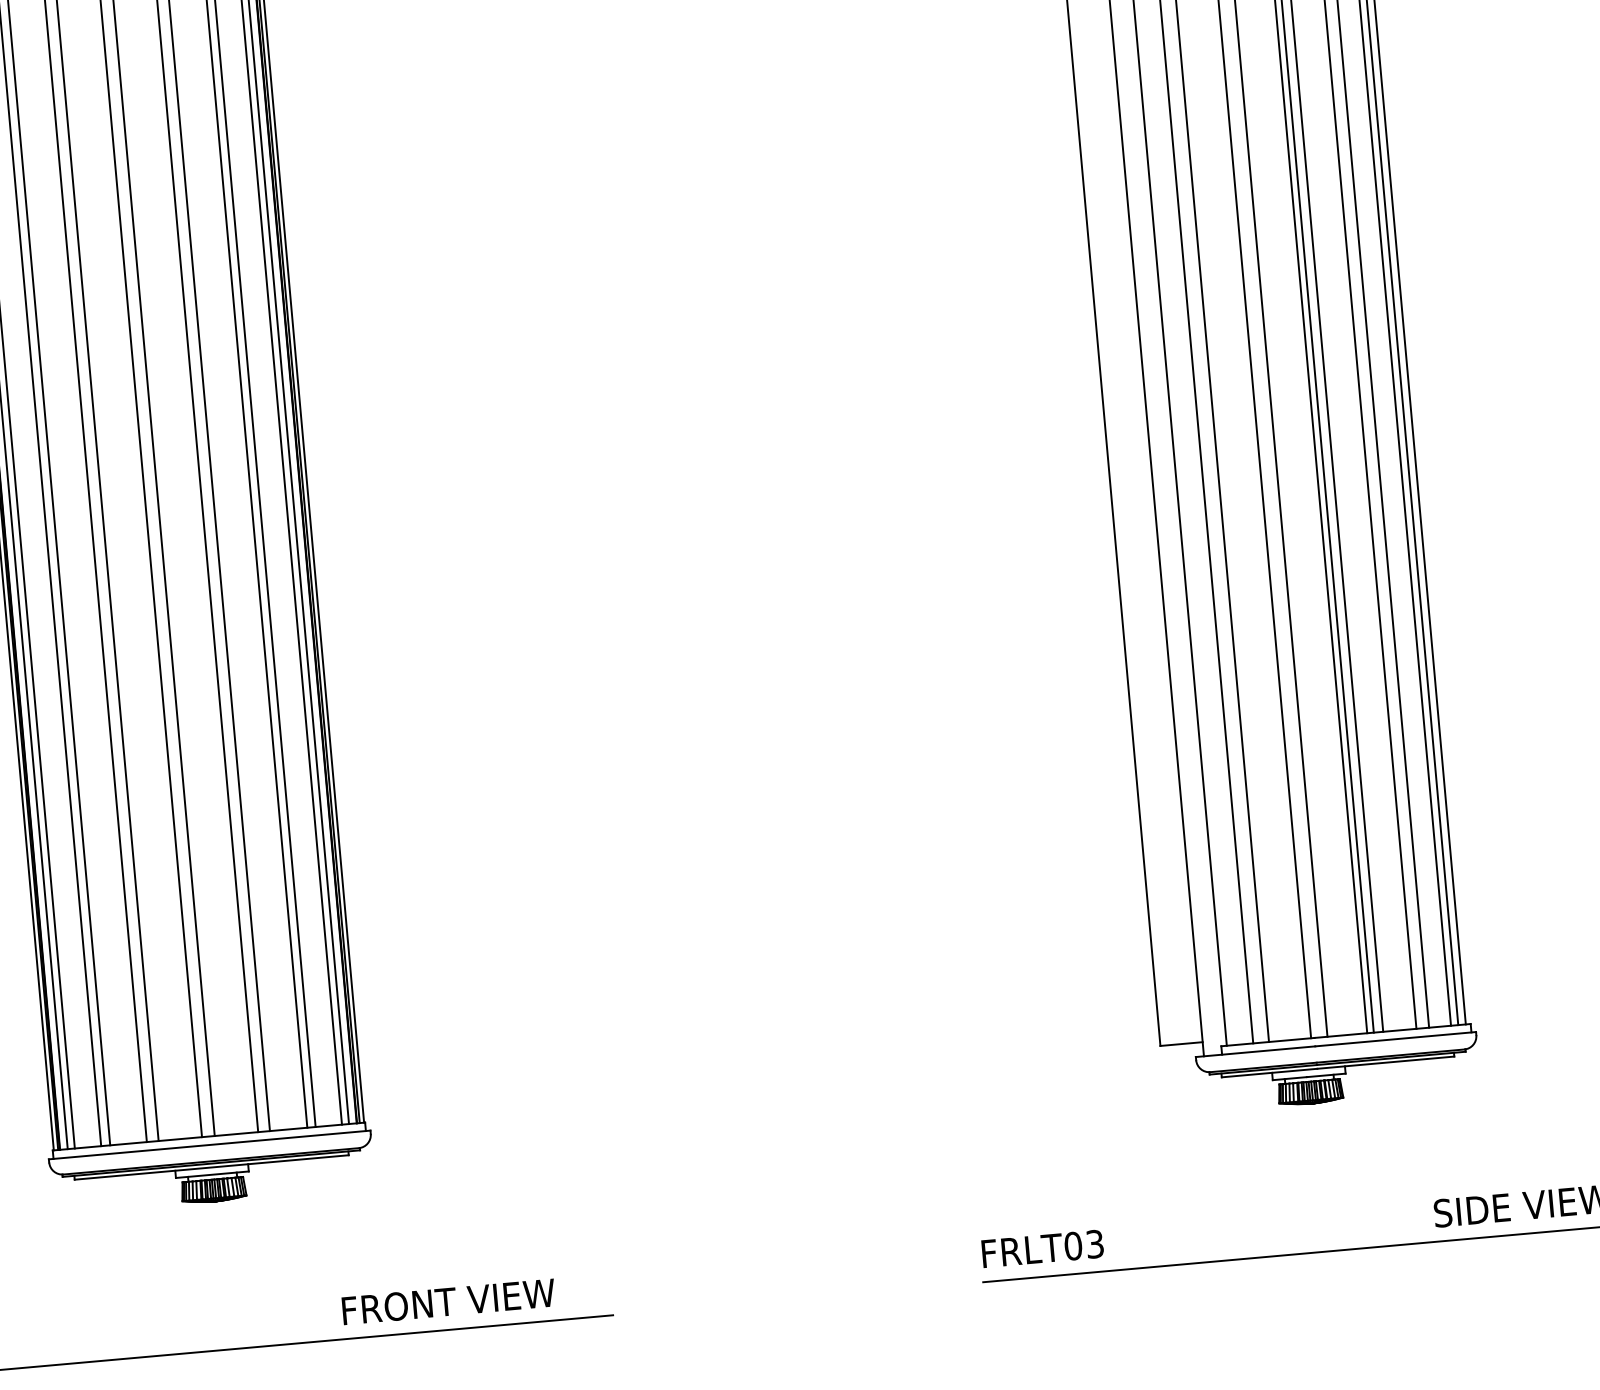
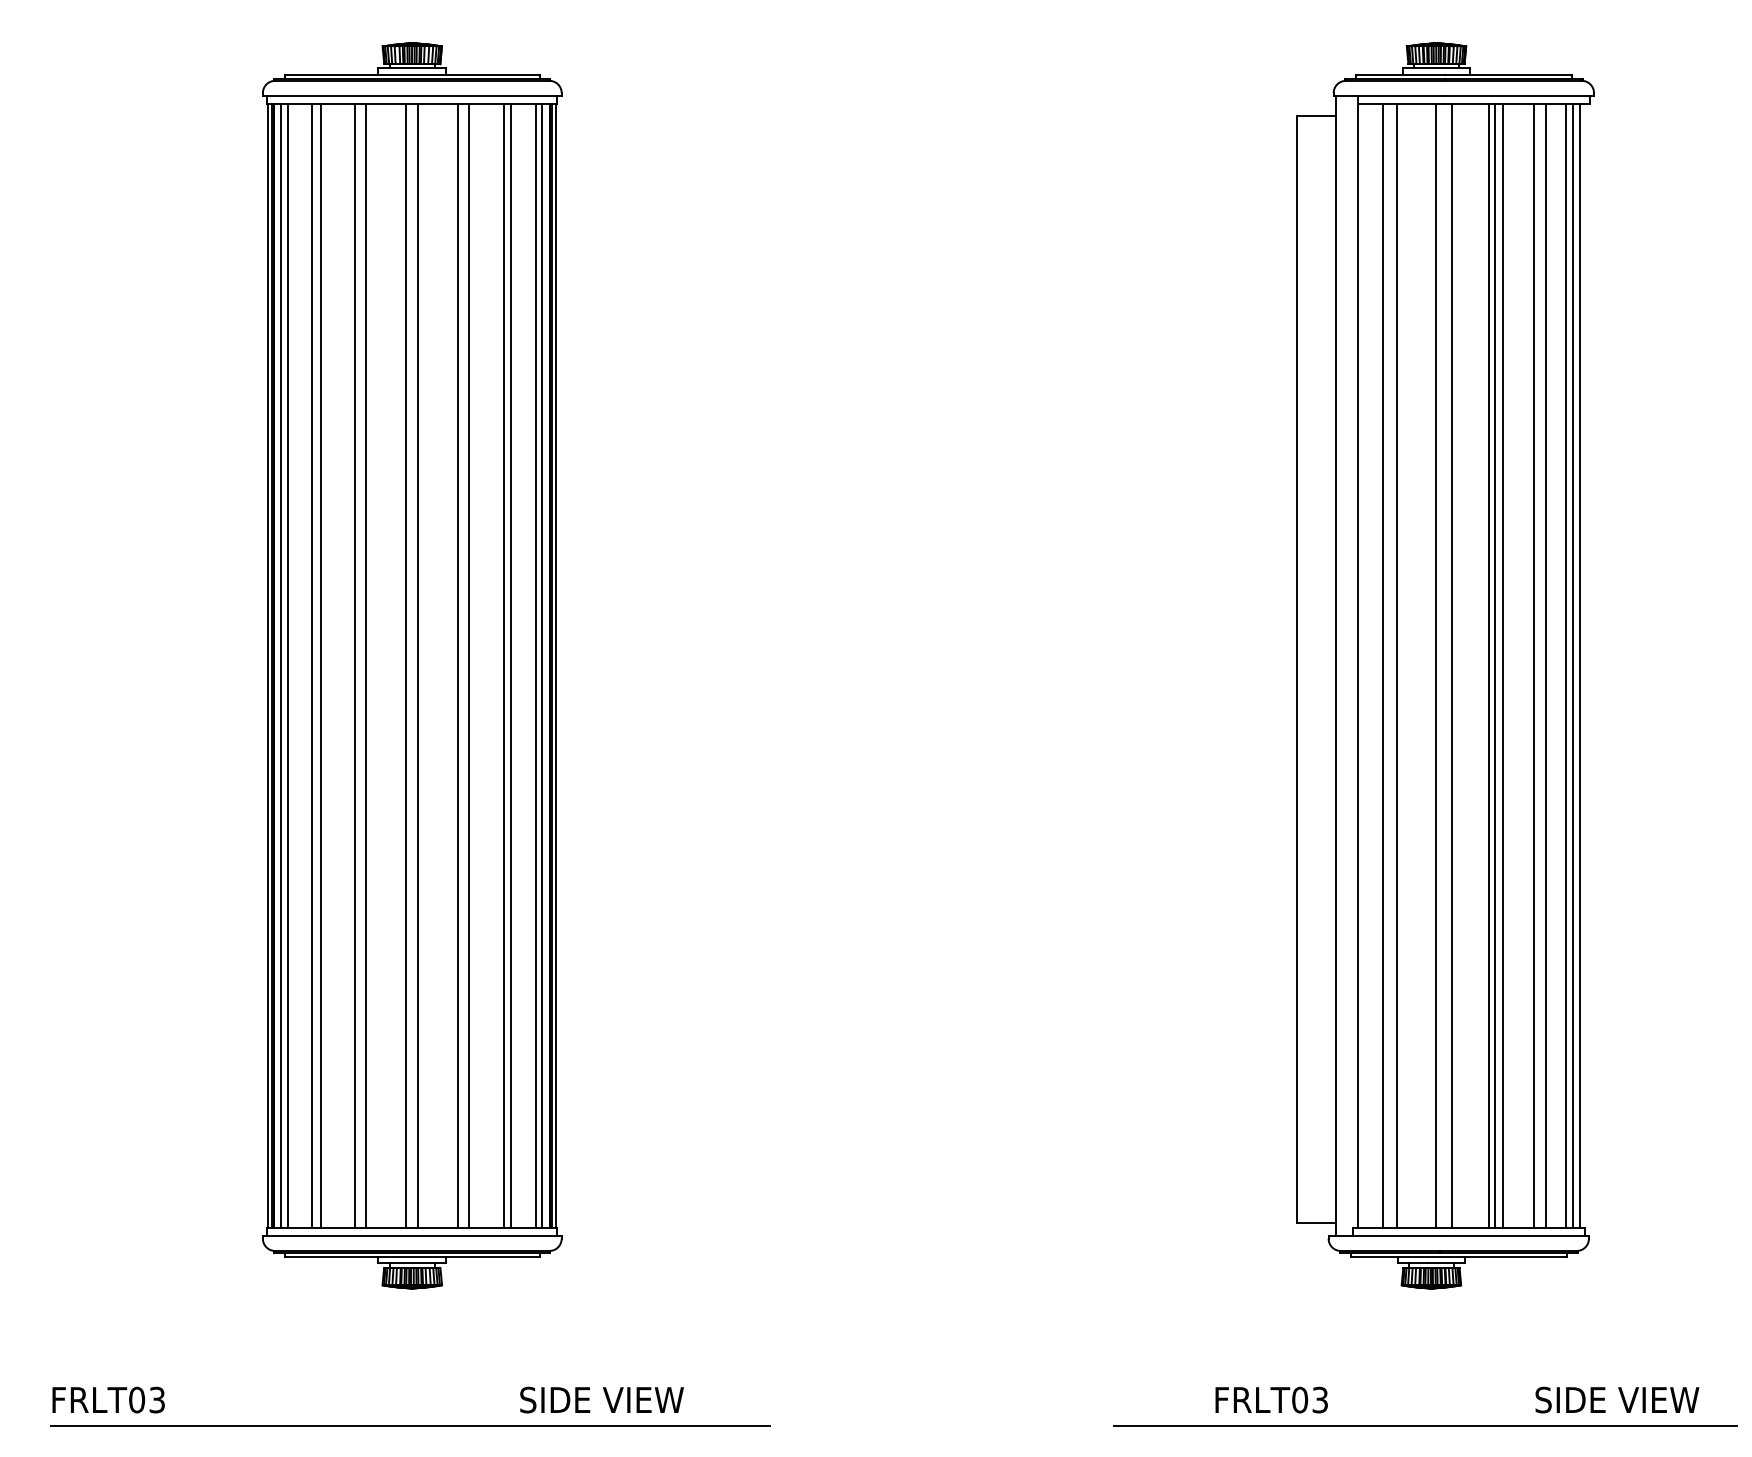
text: (1042, 1248) -> (1271, 1399), moved
text: (448, 1301) -> (619, 1399), FRONT VIEW -> SIDE VIEW

